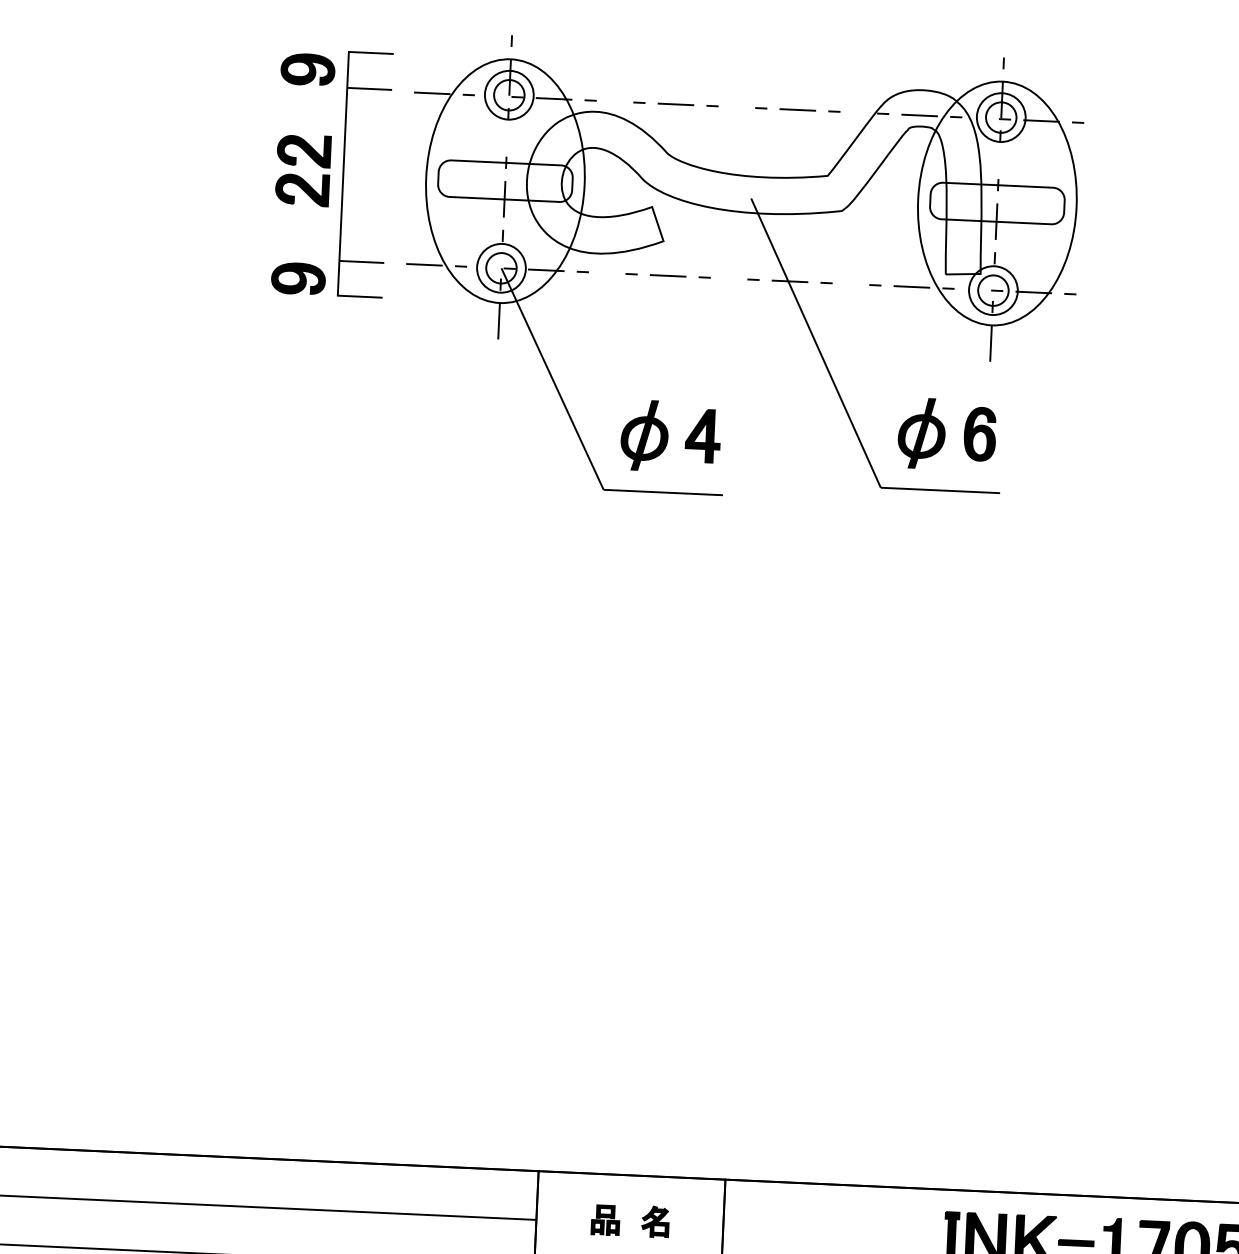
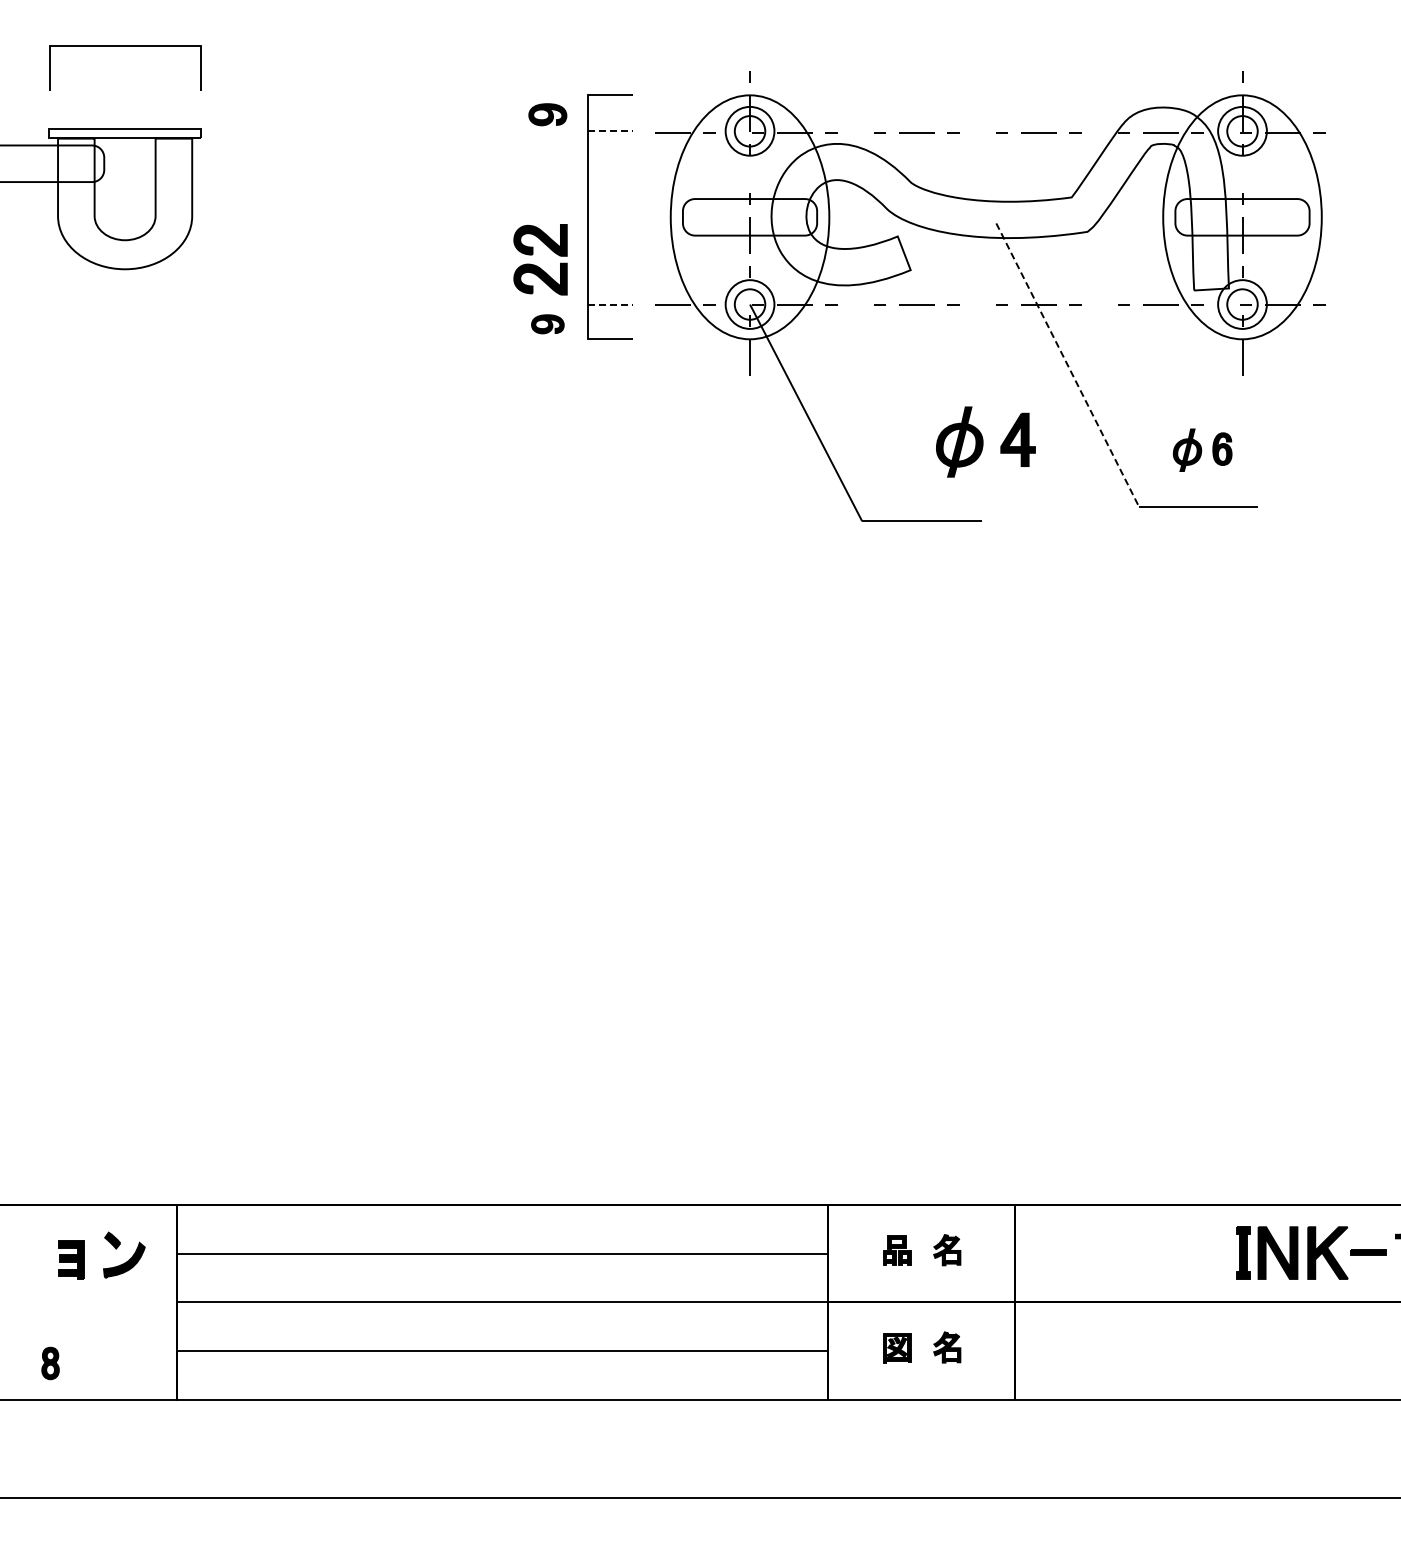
part: (307, 69) -> (547, 114), size x0.7
line: (369, 89) -> (610, 131), solid -> dashed
part: (299, 176) -> (537, 265), moved
line: (362, 261) -> (610, 304), solid -> dashed
part: (298, 279) -> (547, 324), size x0.6
line: (815, 342) -> (1067, 364), solid -> dashed
part: (946, 433) -> (1202, 449), size x0.6
part: (670, 436) -> (985, 441), moved

